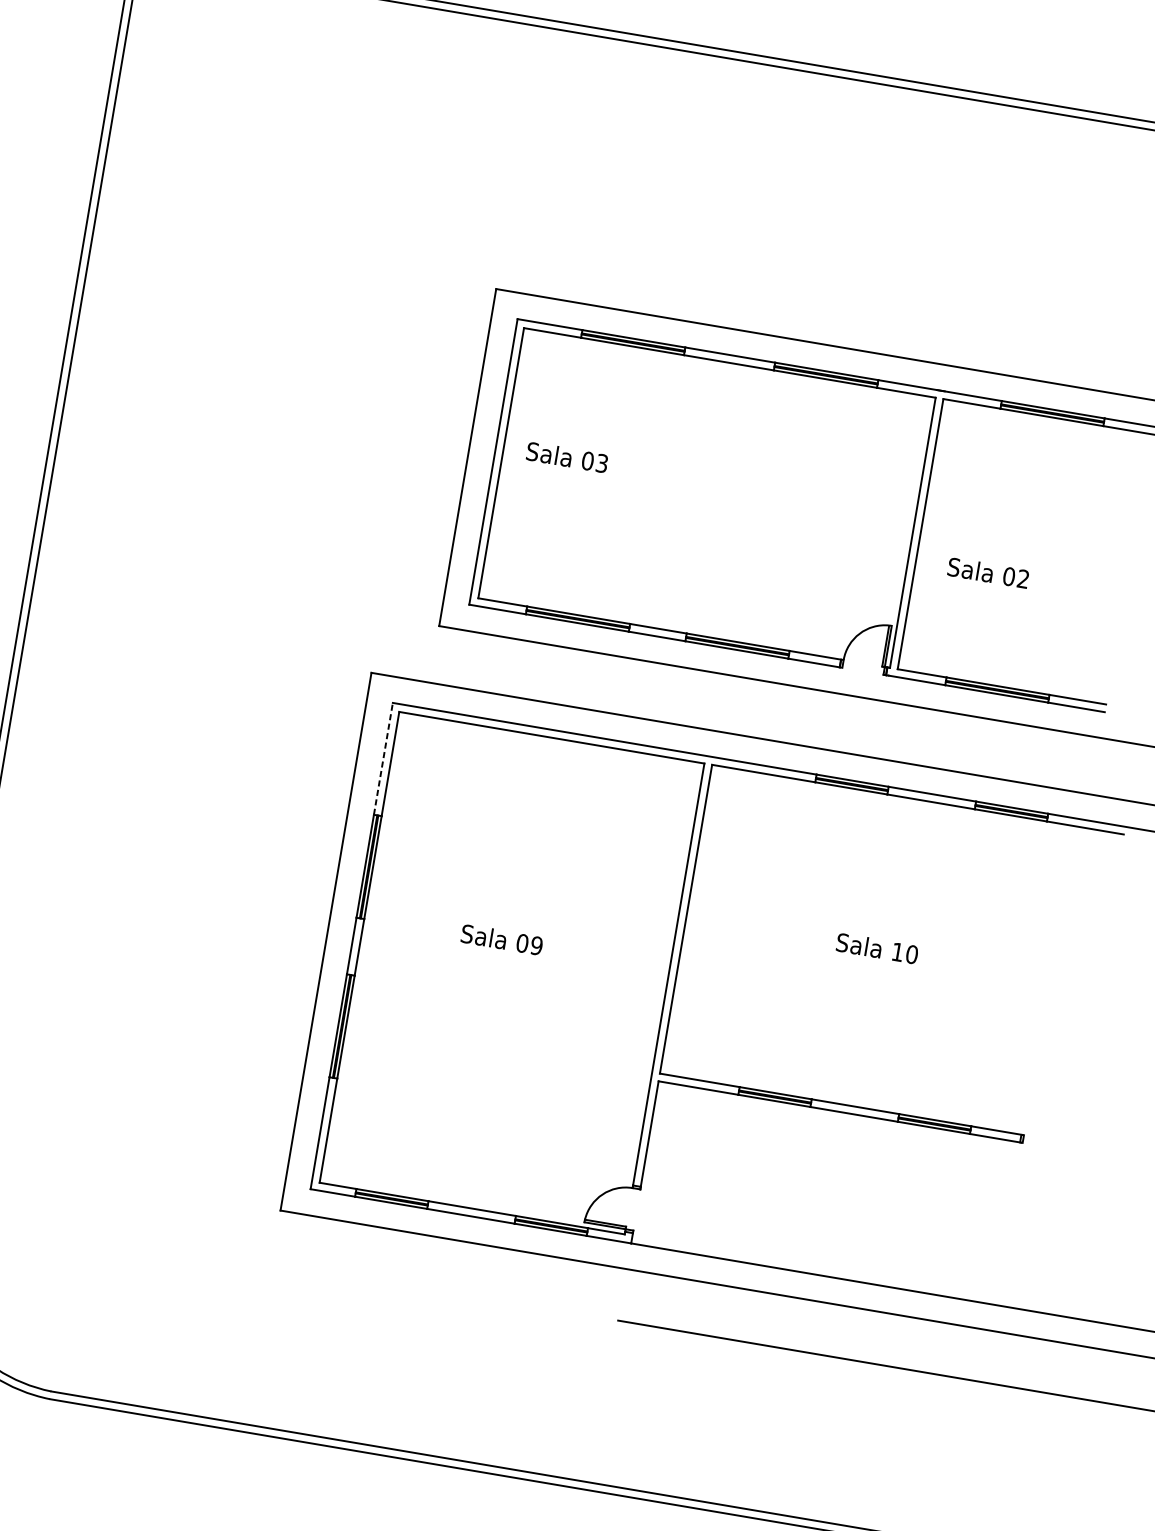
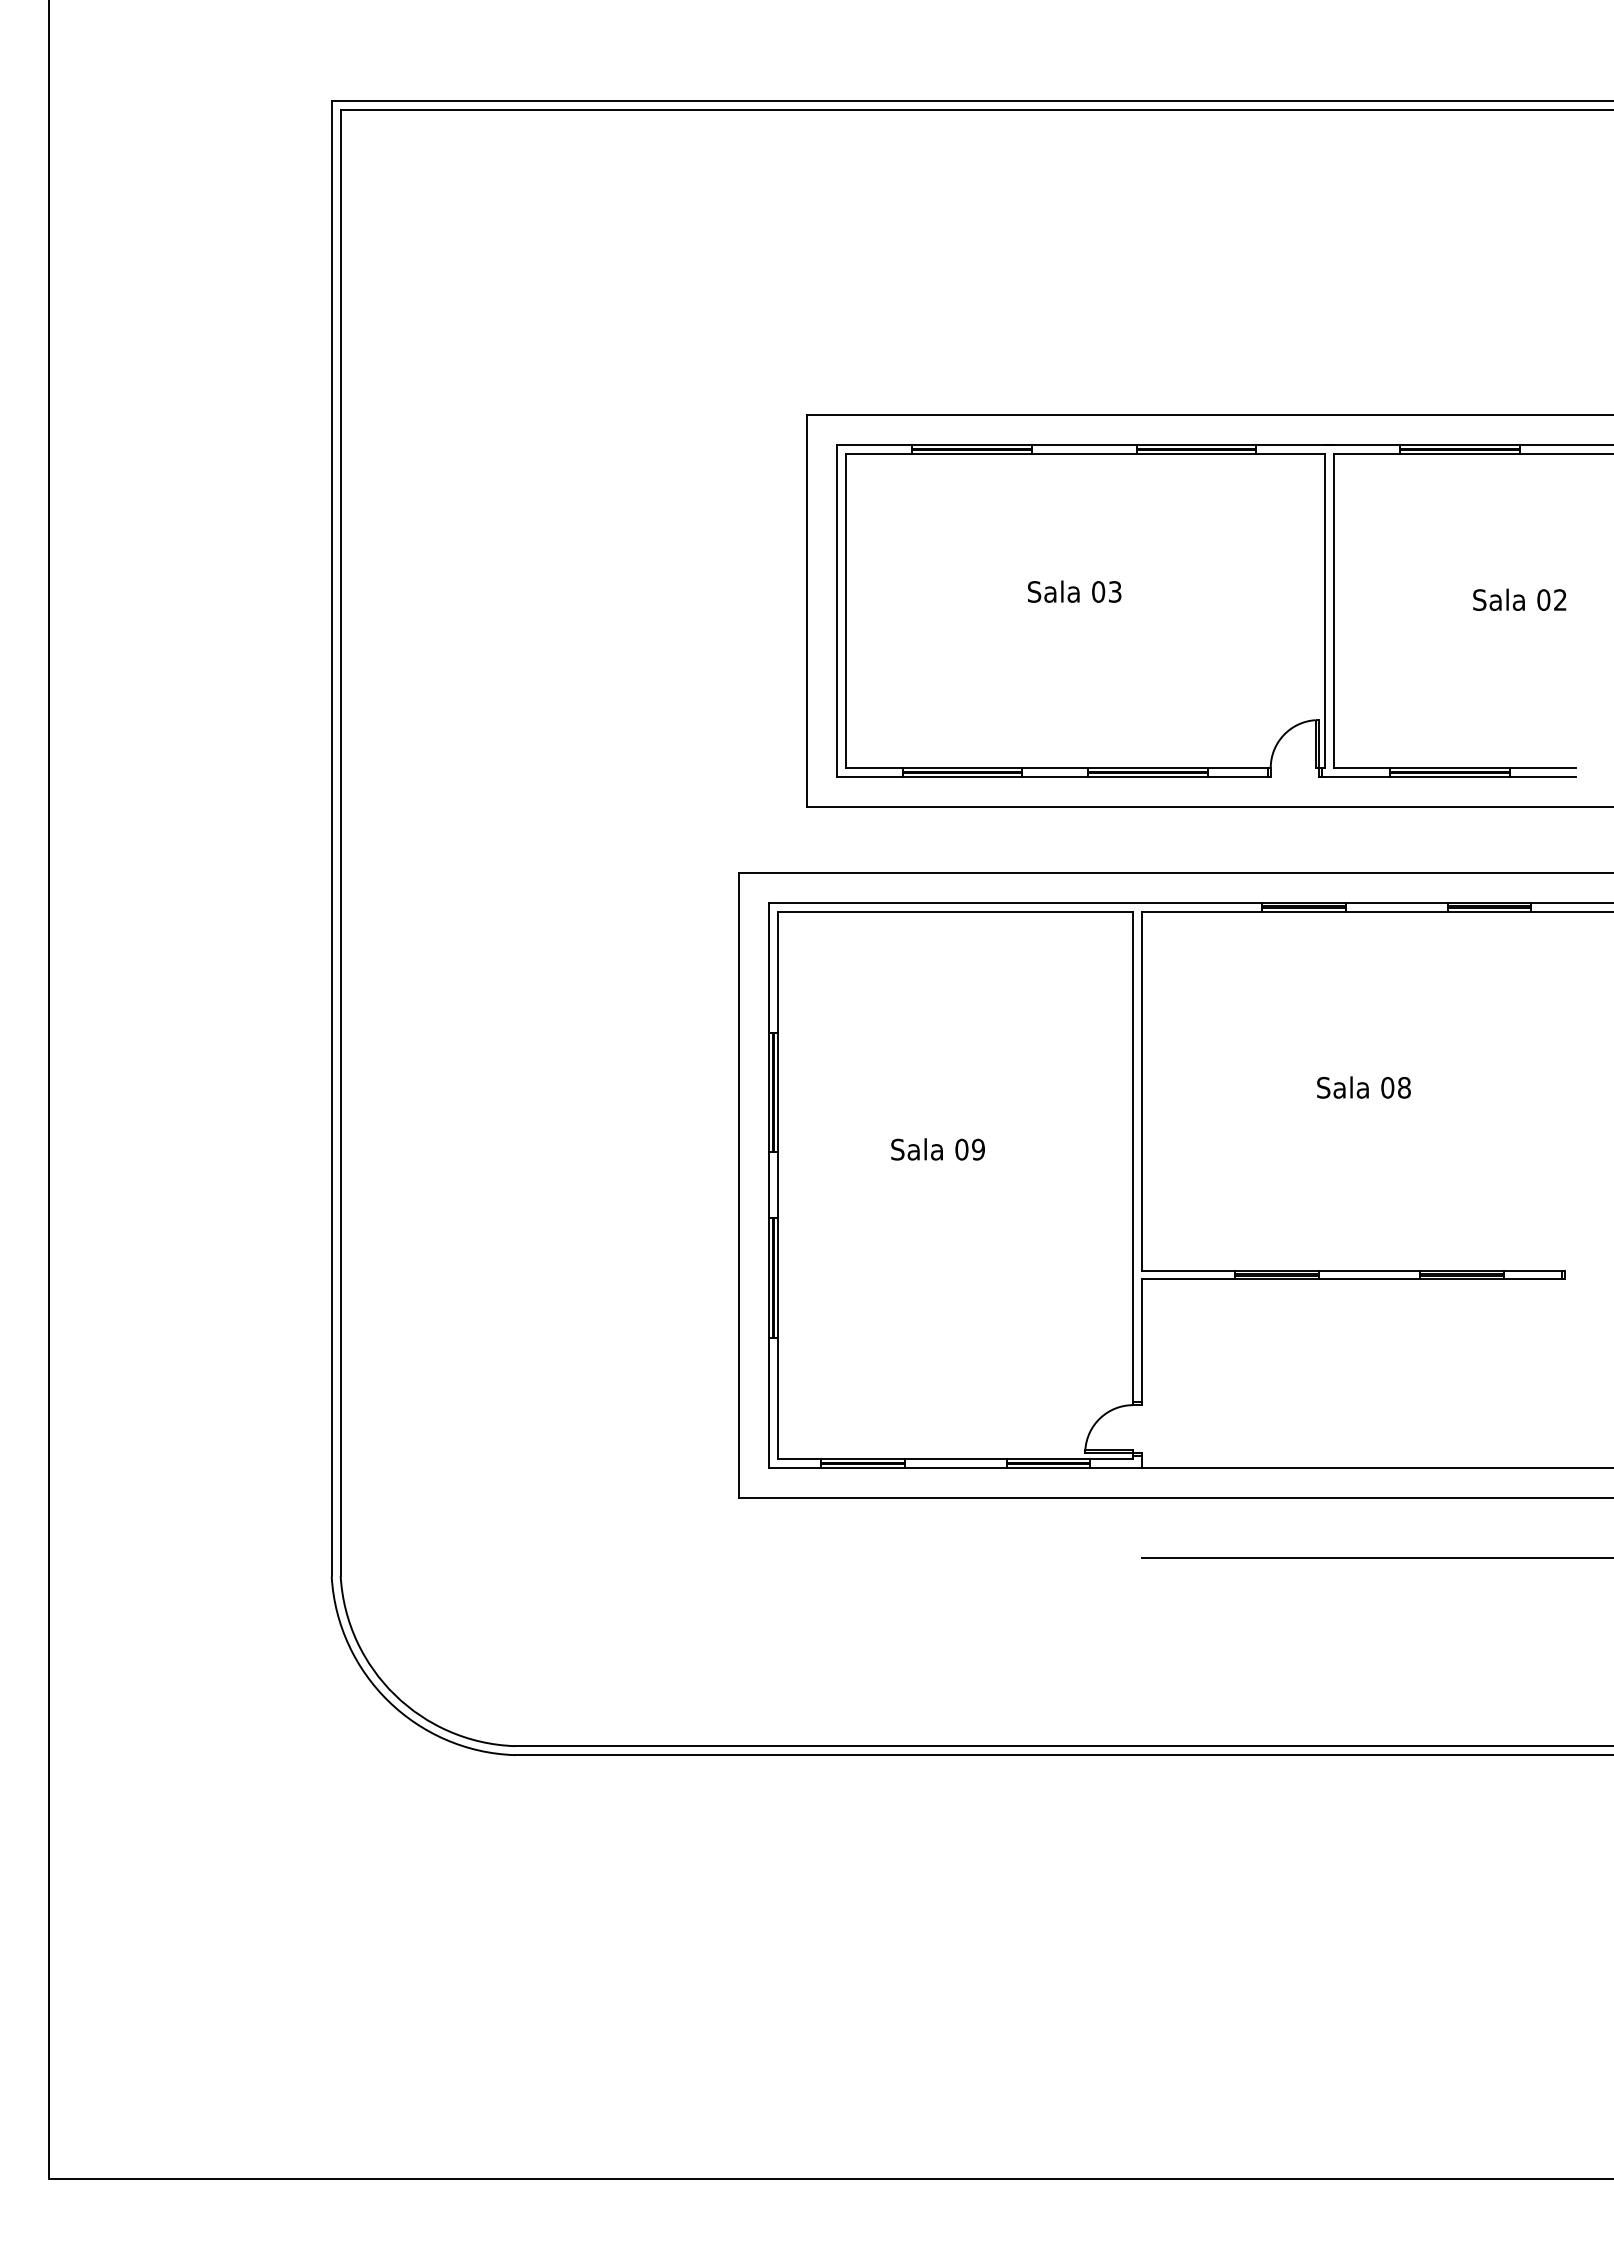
text: (567, 457) -> (1074, 591), moved
text: (988, 572) -> (1519, 599), moved
line: (383, 758) -> (769, 967), dashed -> solid
text: (904, 953) -> (1395, 1087), 10 -> 08

